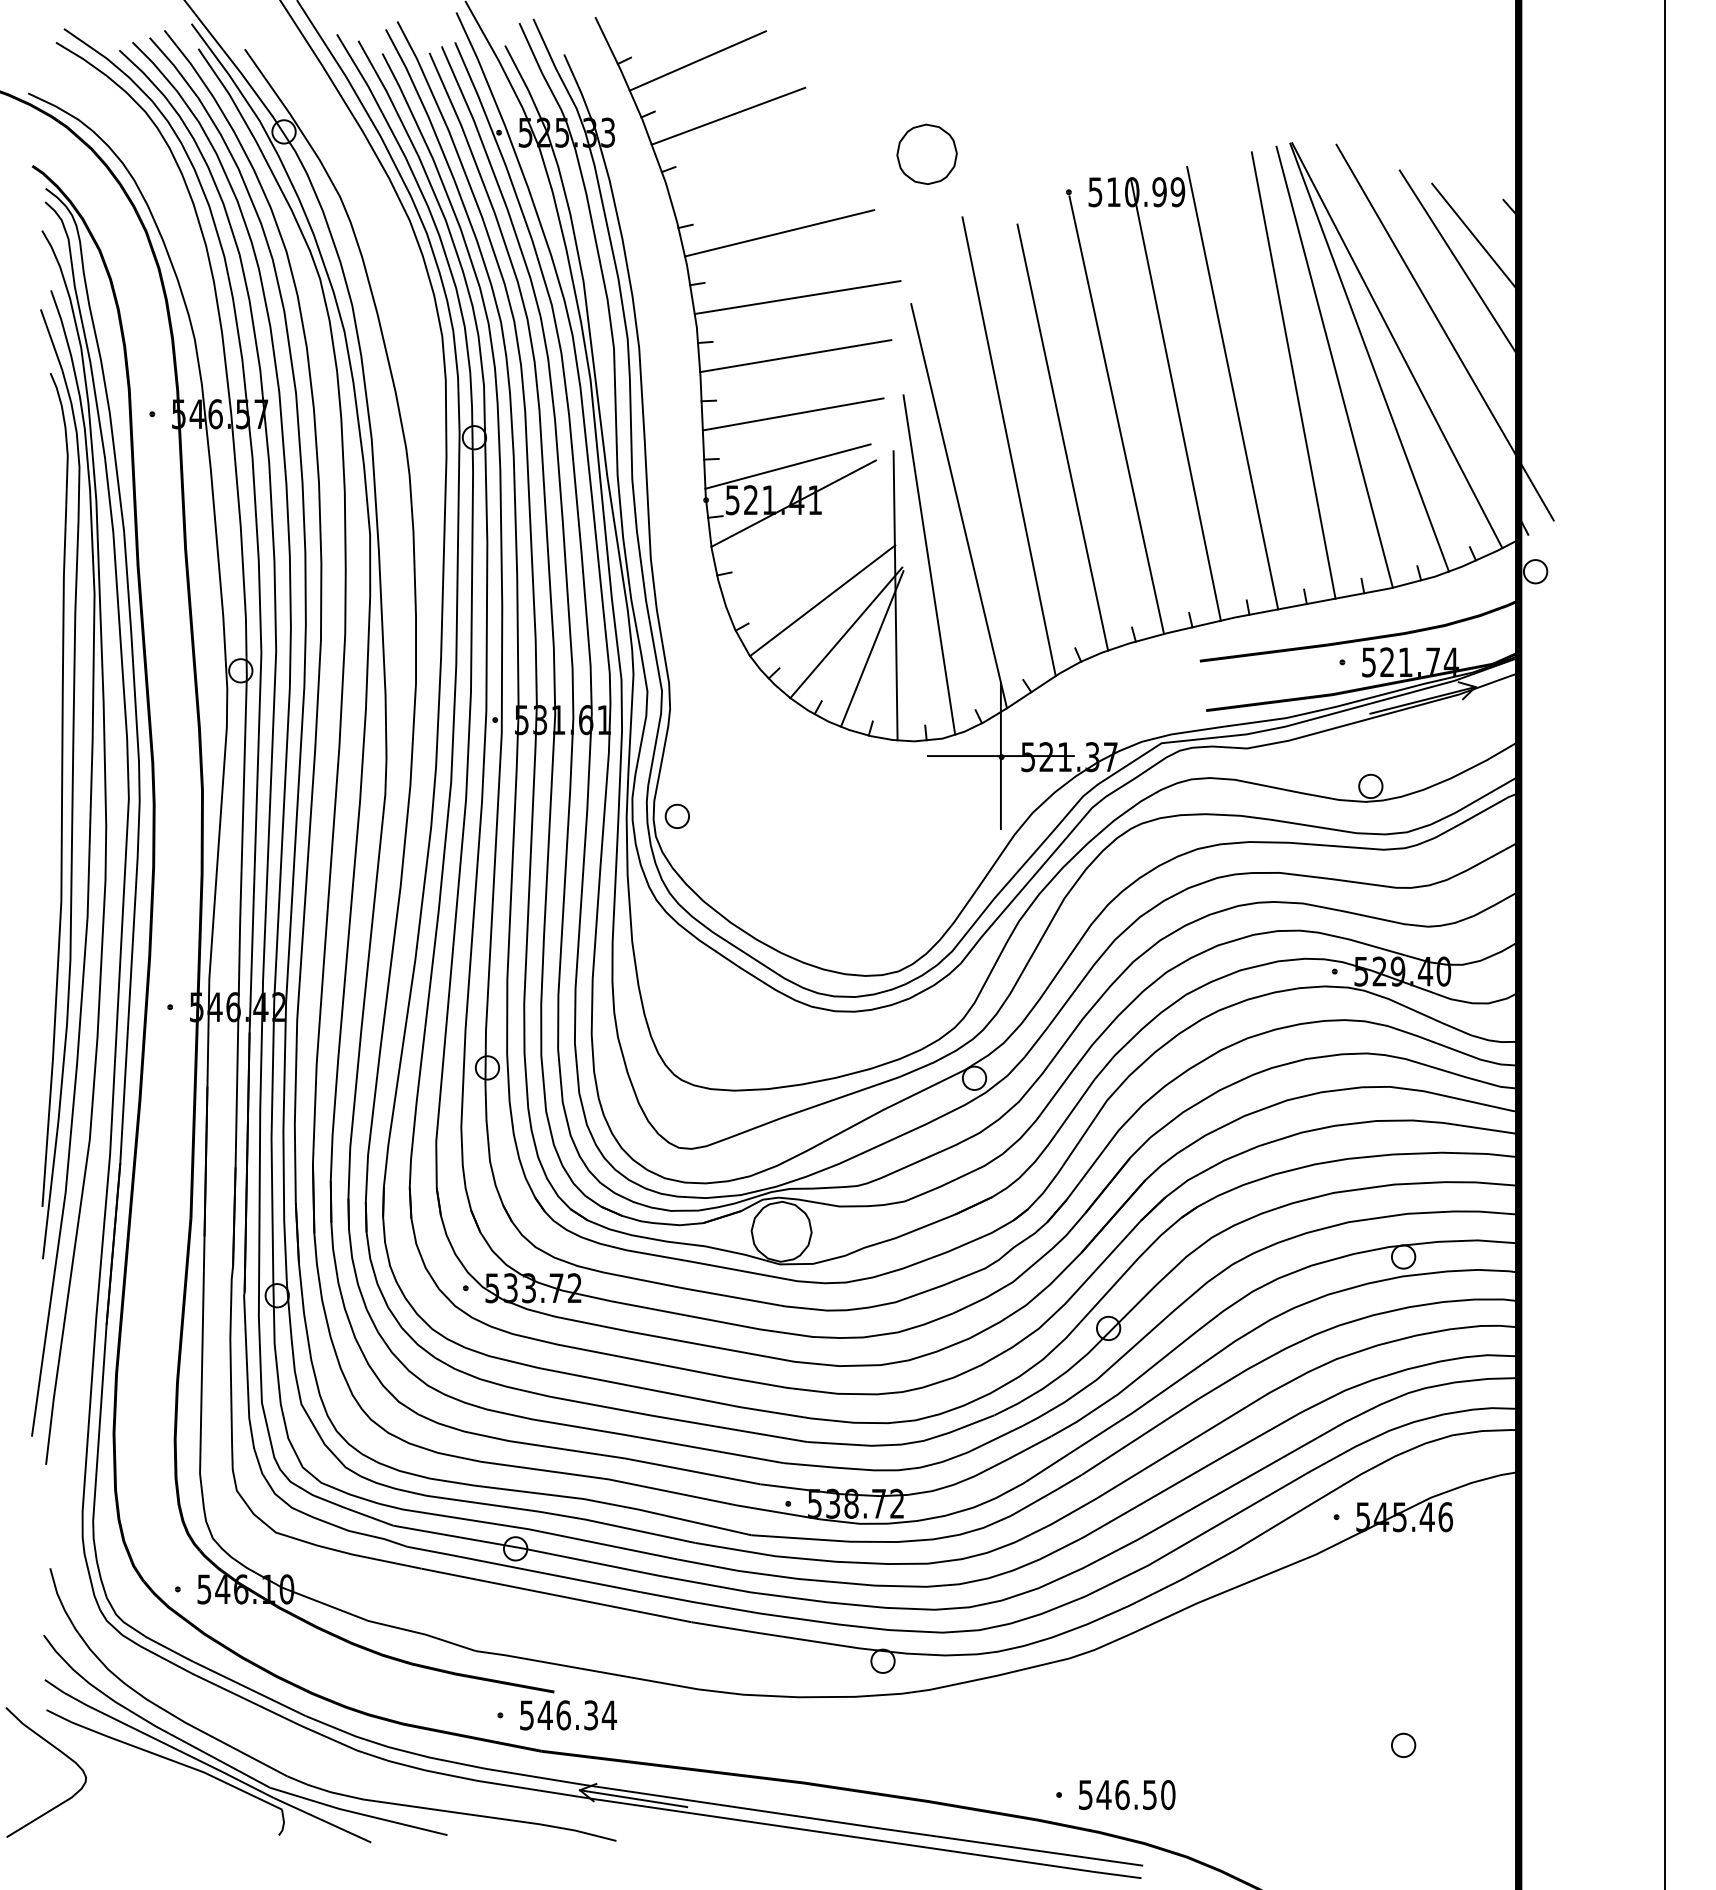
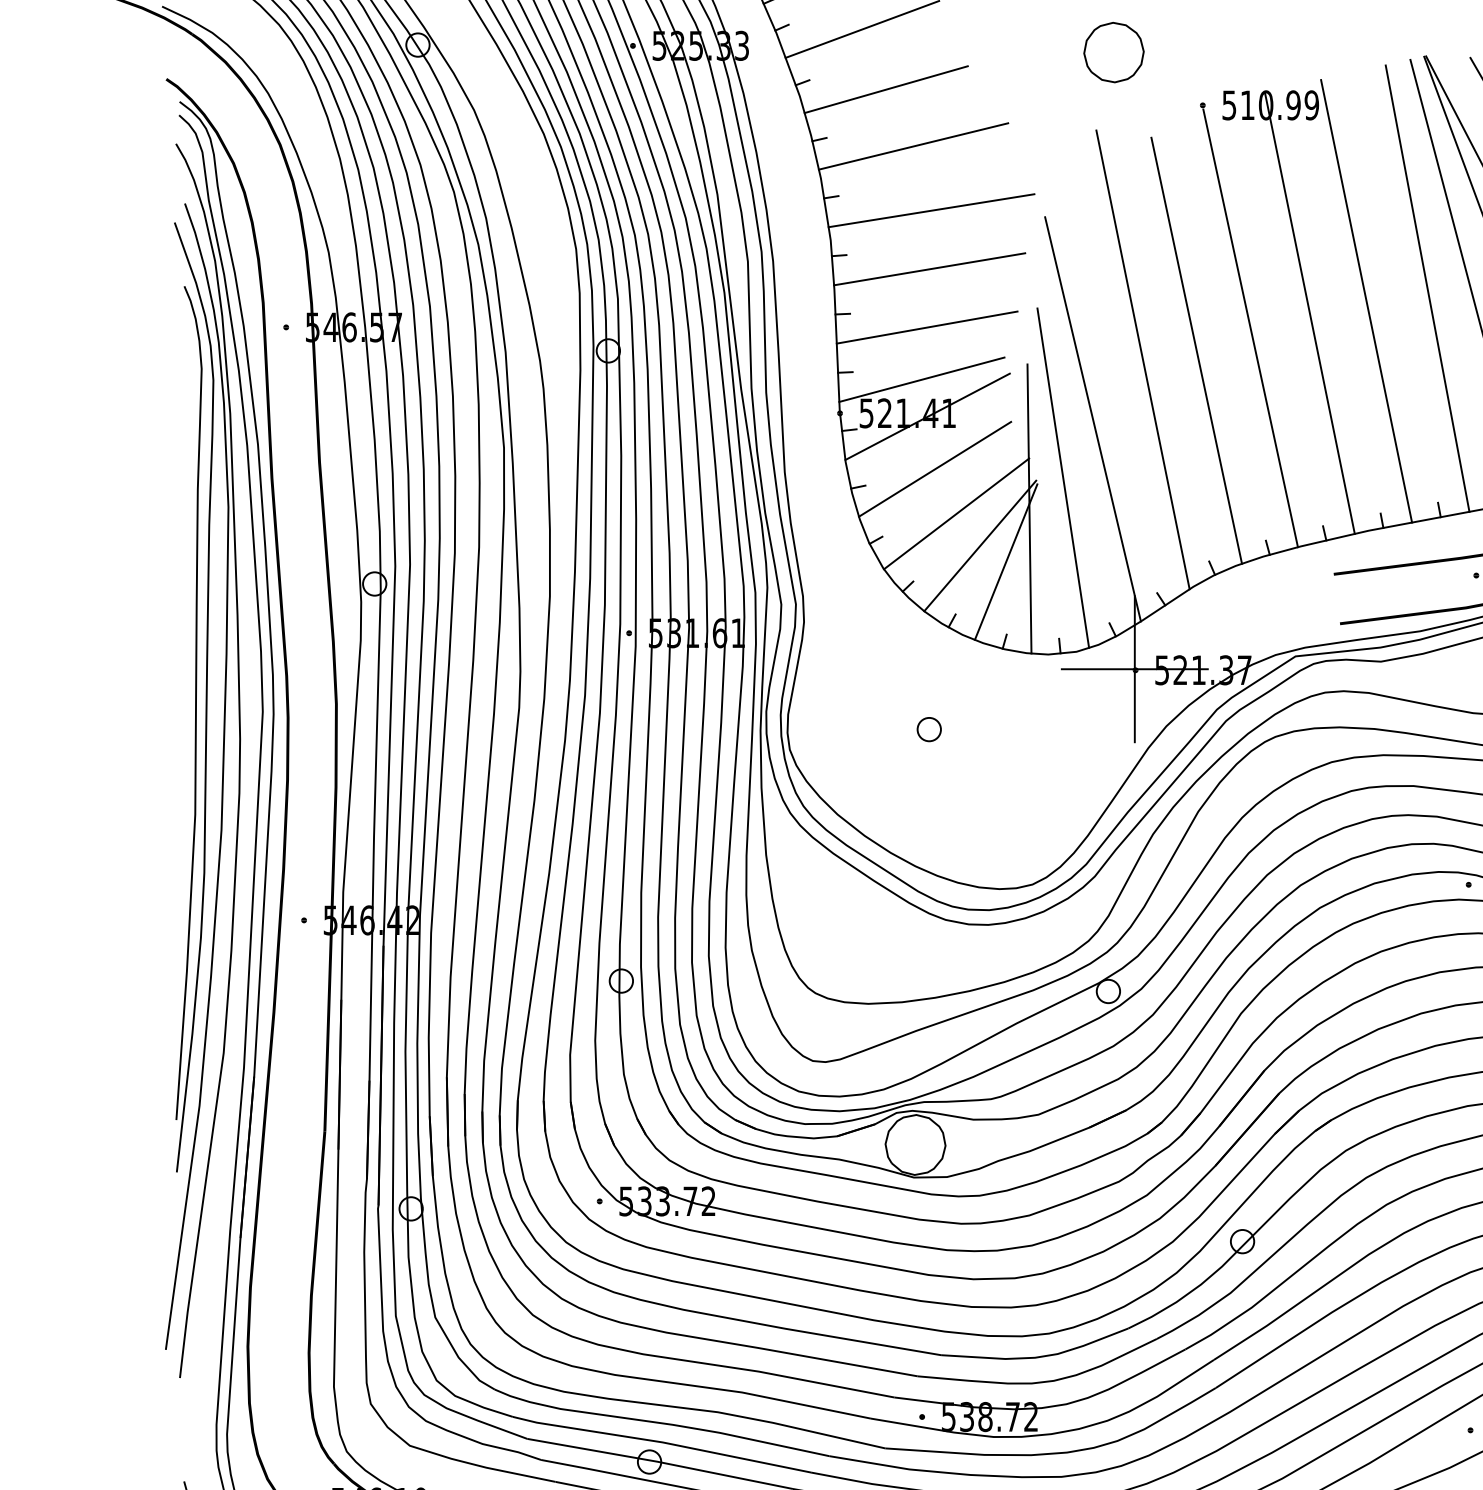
part: (926, 153) -> (1113, 51), moved
line: (751, 176) -> (885, 89), added
line: (801, 555) -> (935, 468), added
part: (676, 815) -> (928, 728), moved

